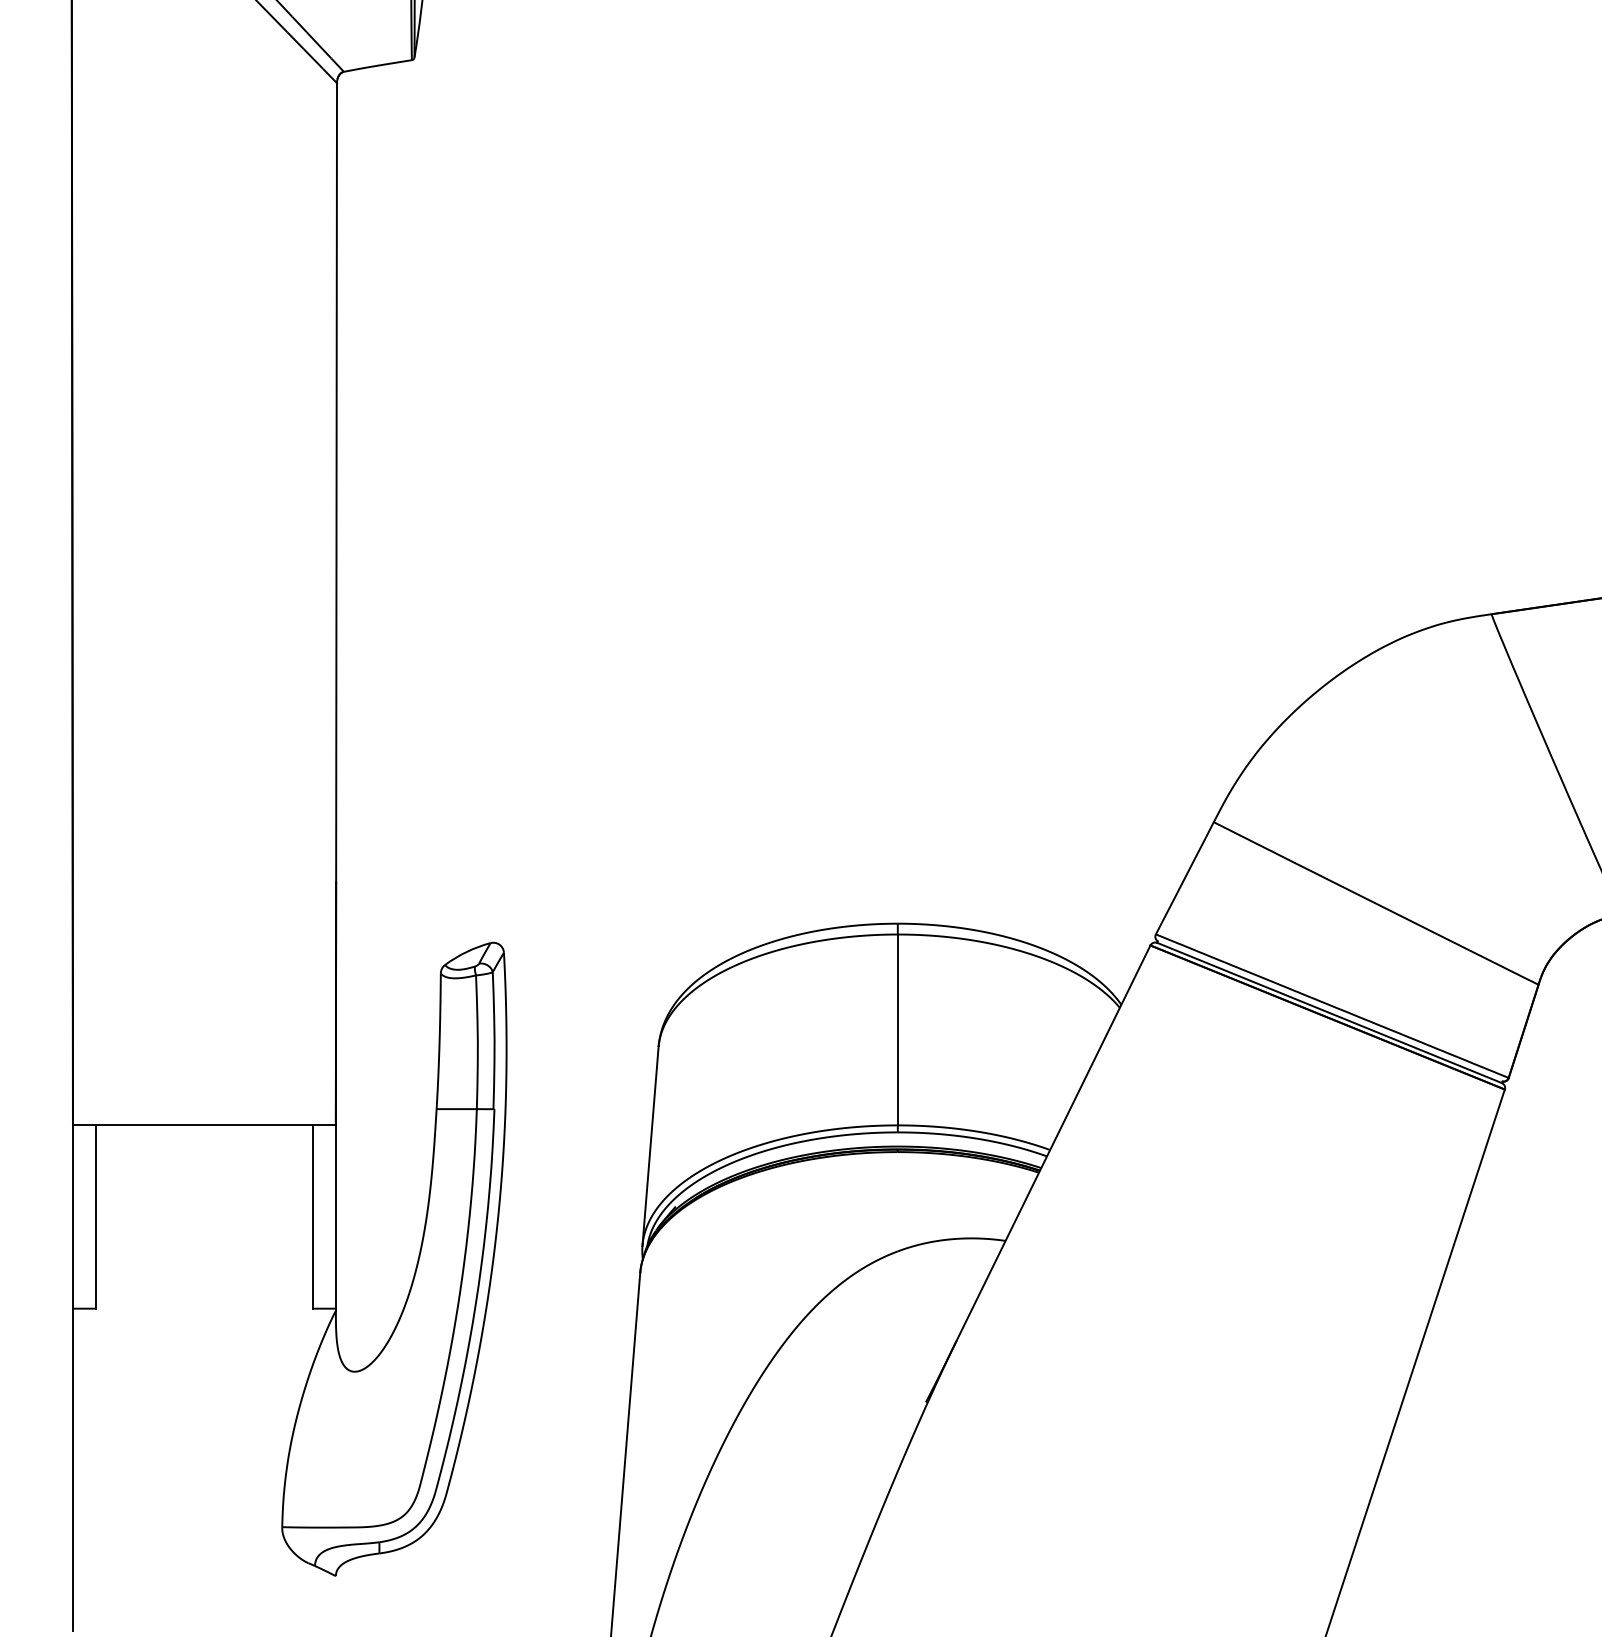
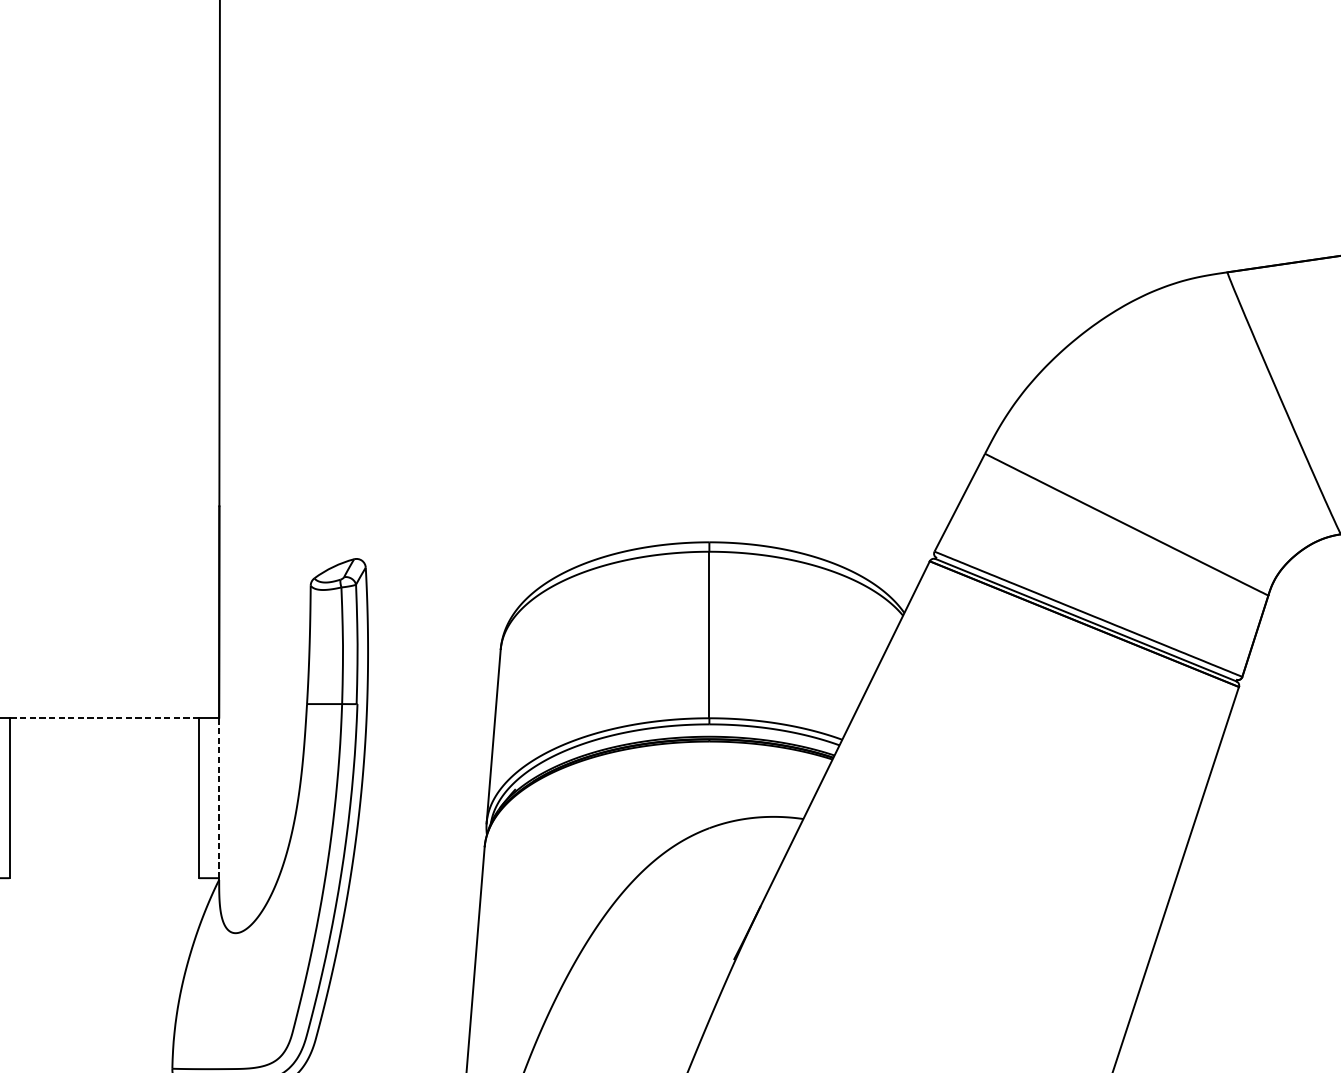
line: (204, 1125) -> (104, 718), solid -> dashed
line: (335, 1216) -> (218, 797), solid -> dashed

